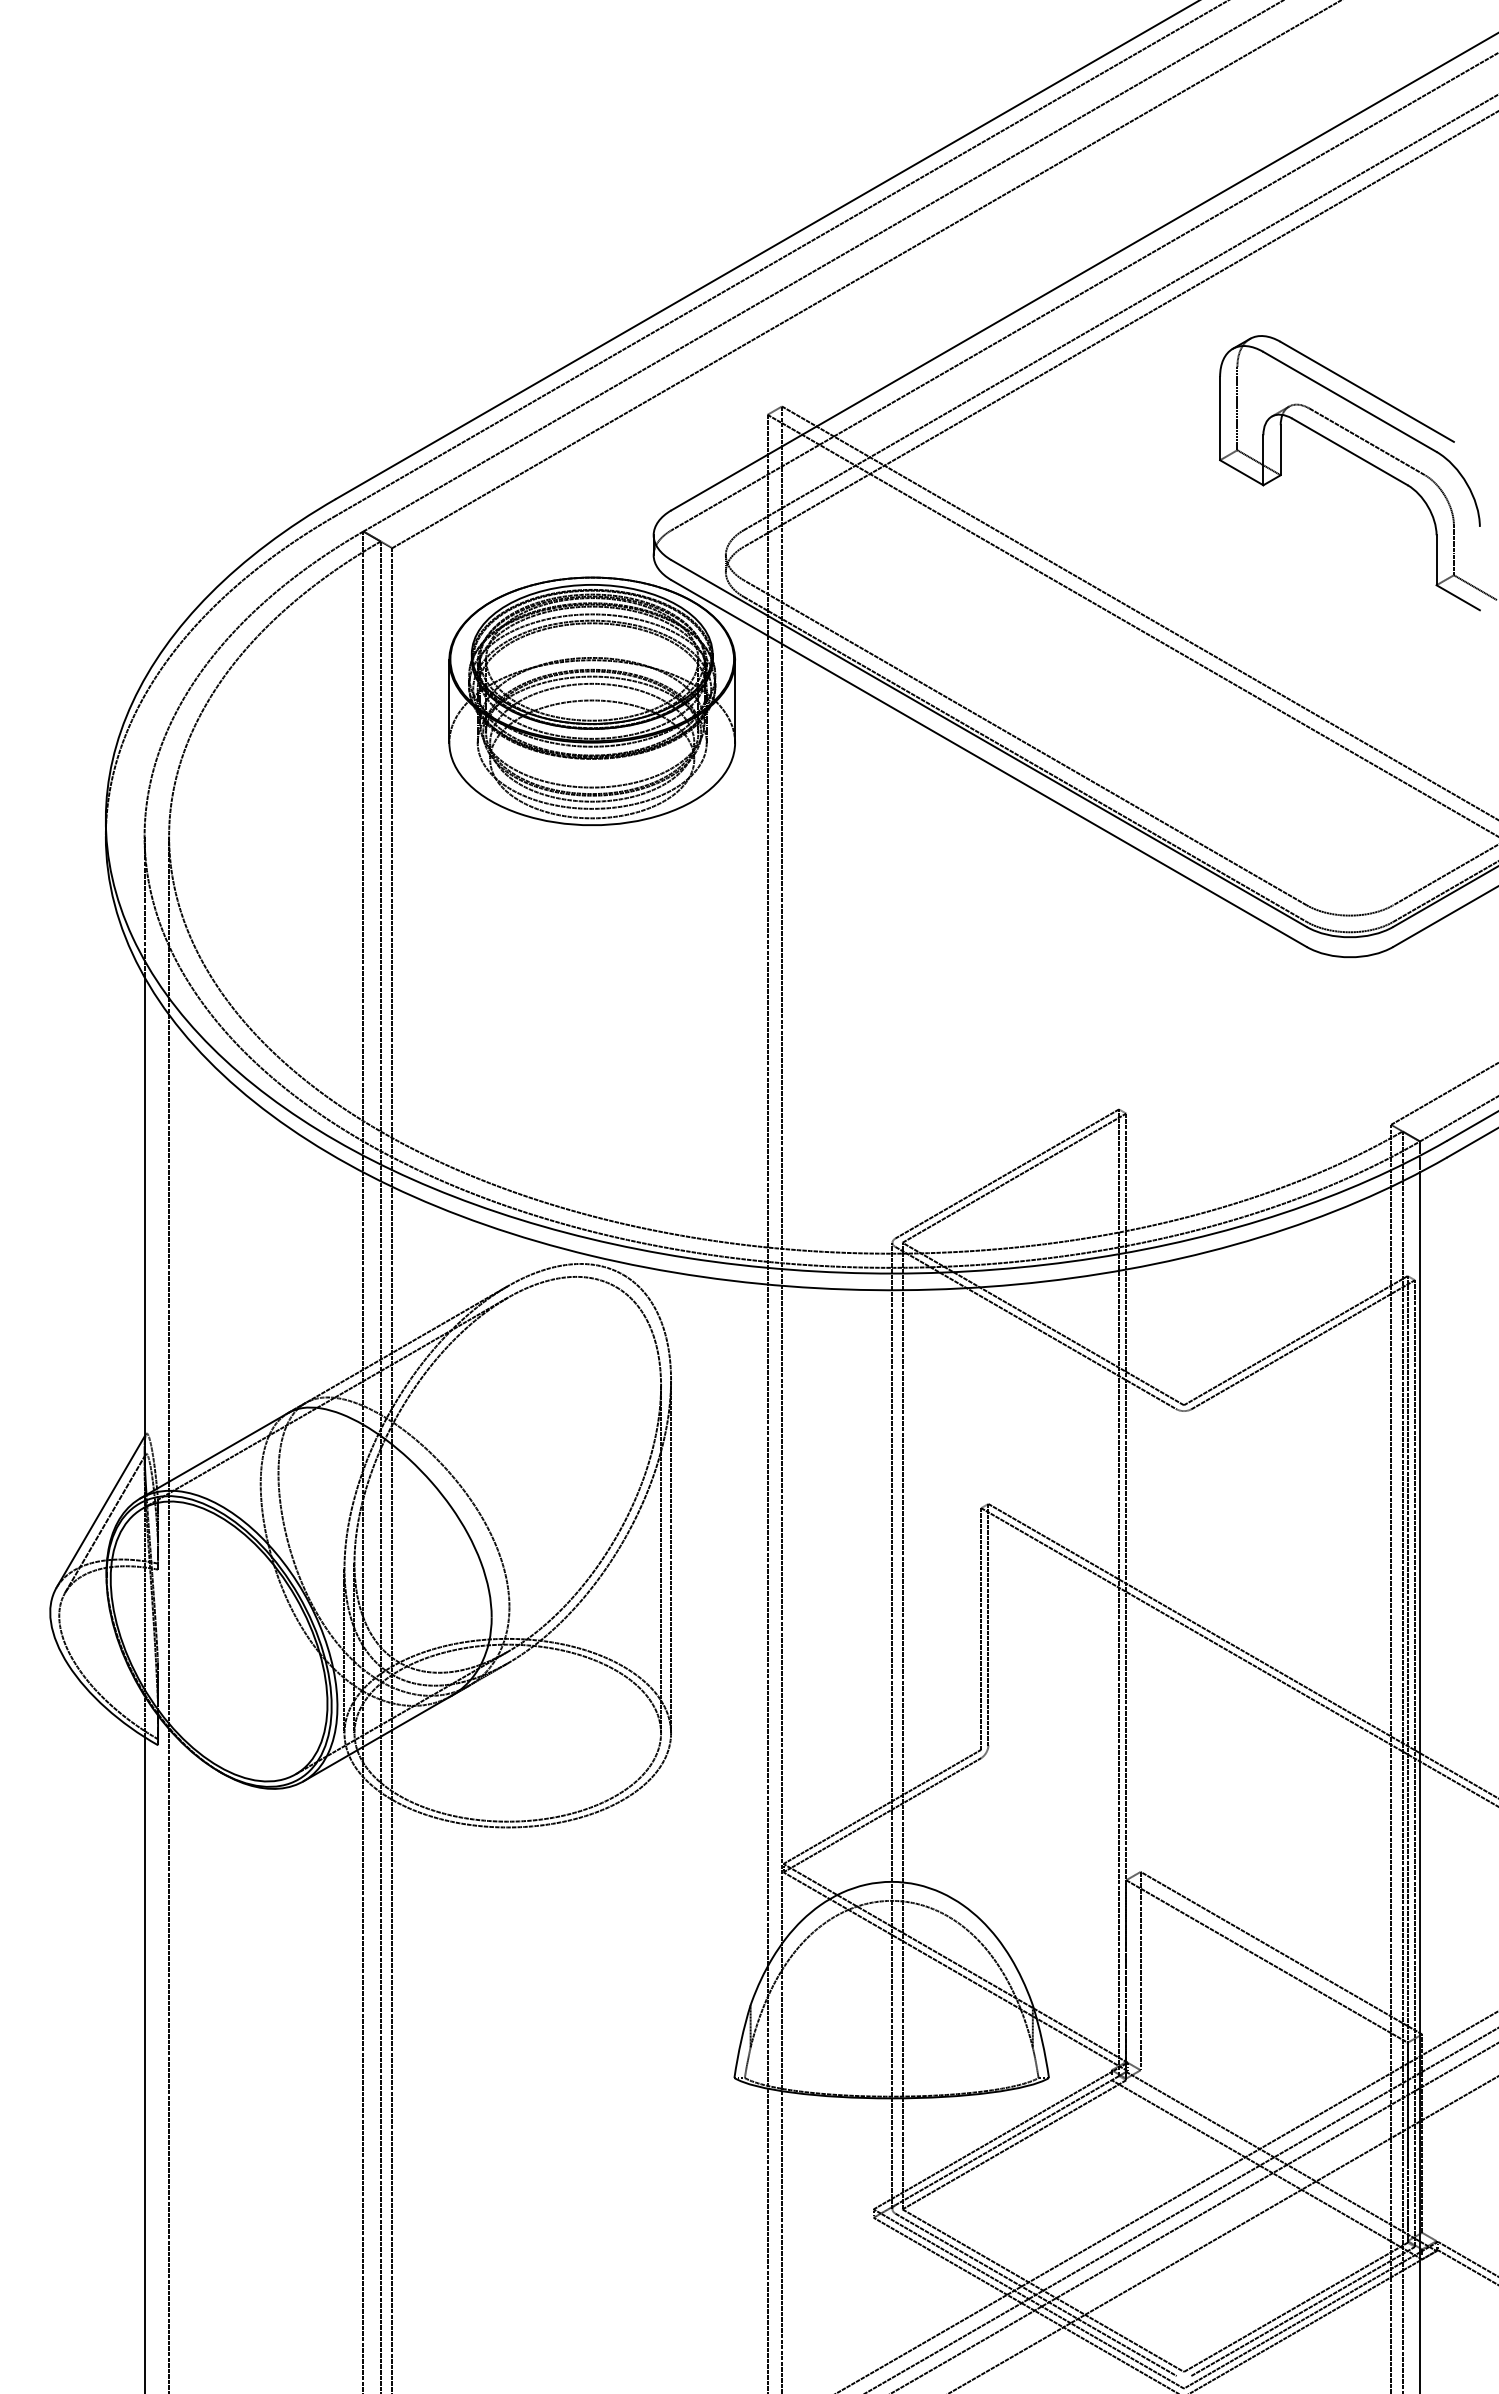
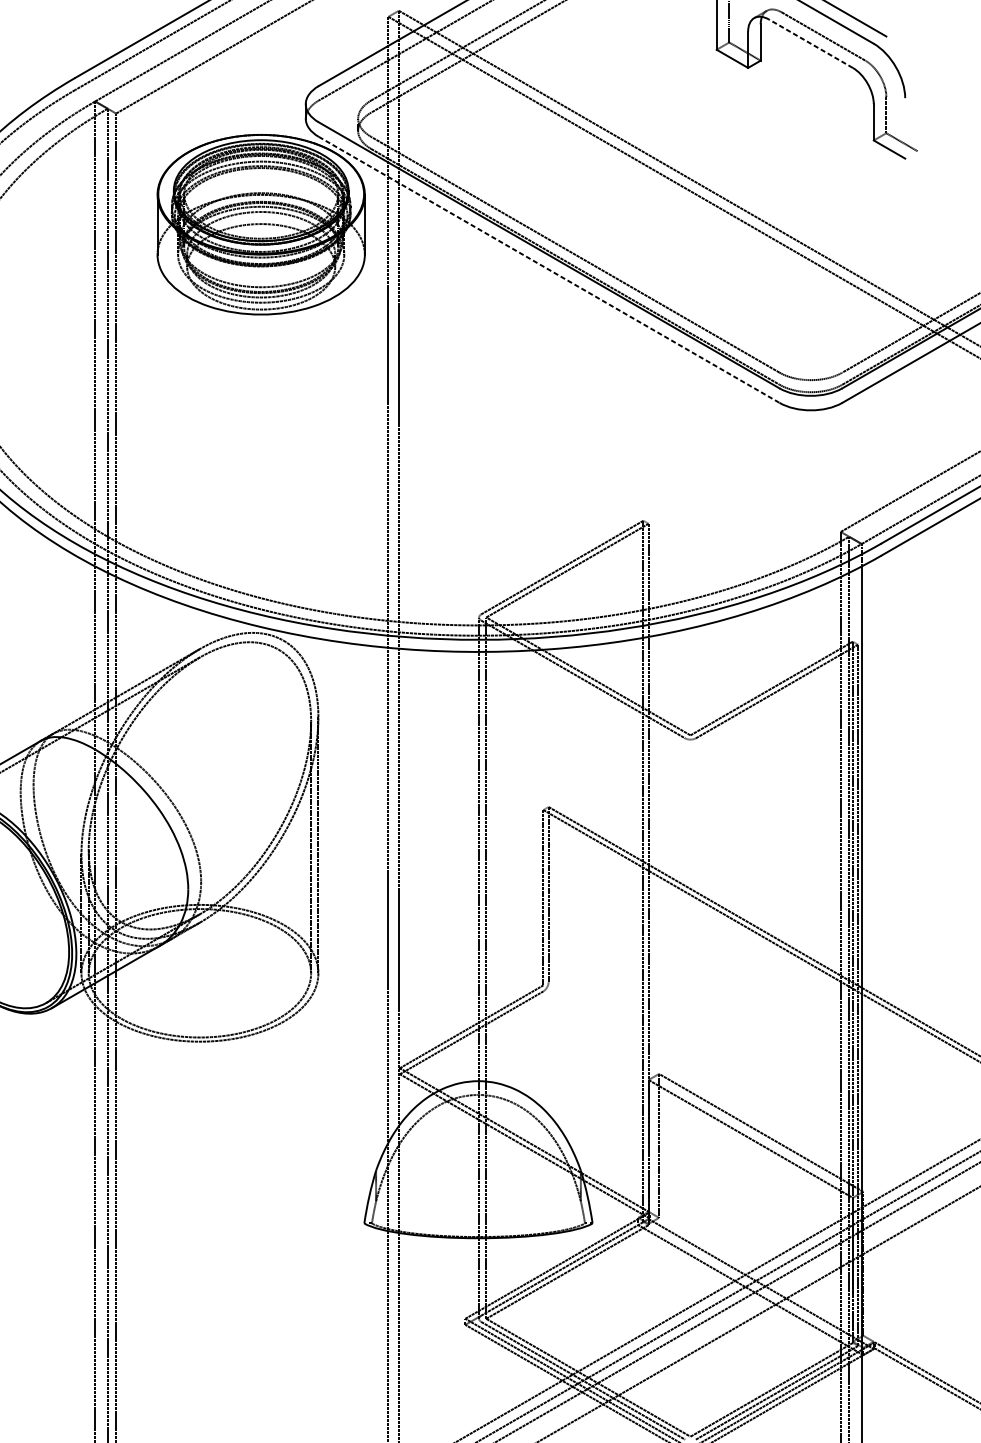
line: (1349, 451) -> (810, 43), solid -> dashed
line: (989, 763) -> (549, 269), solid -> dashed

